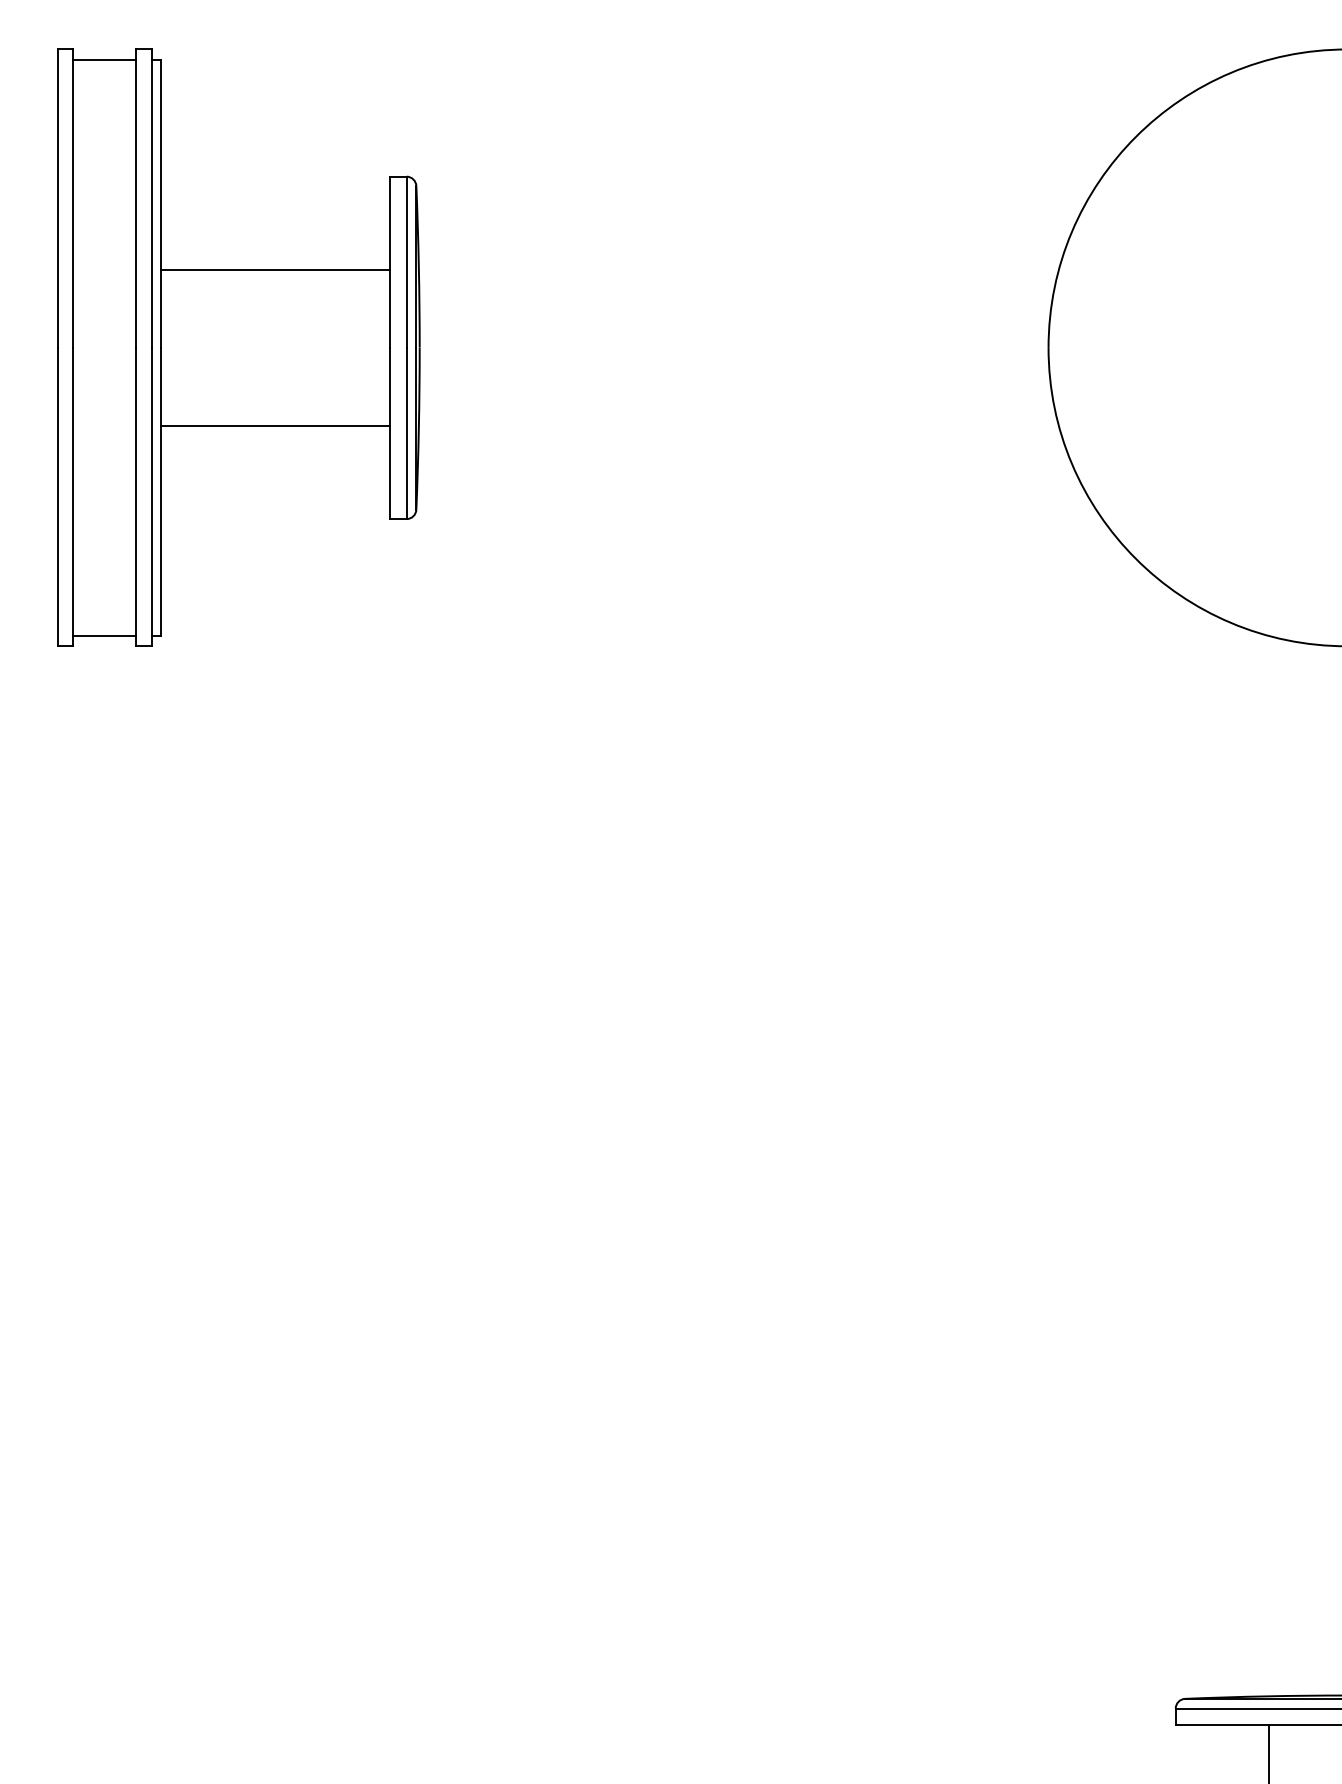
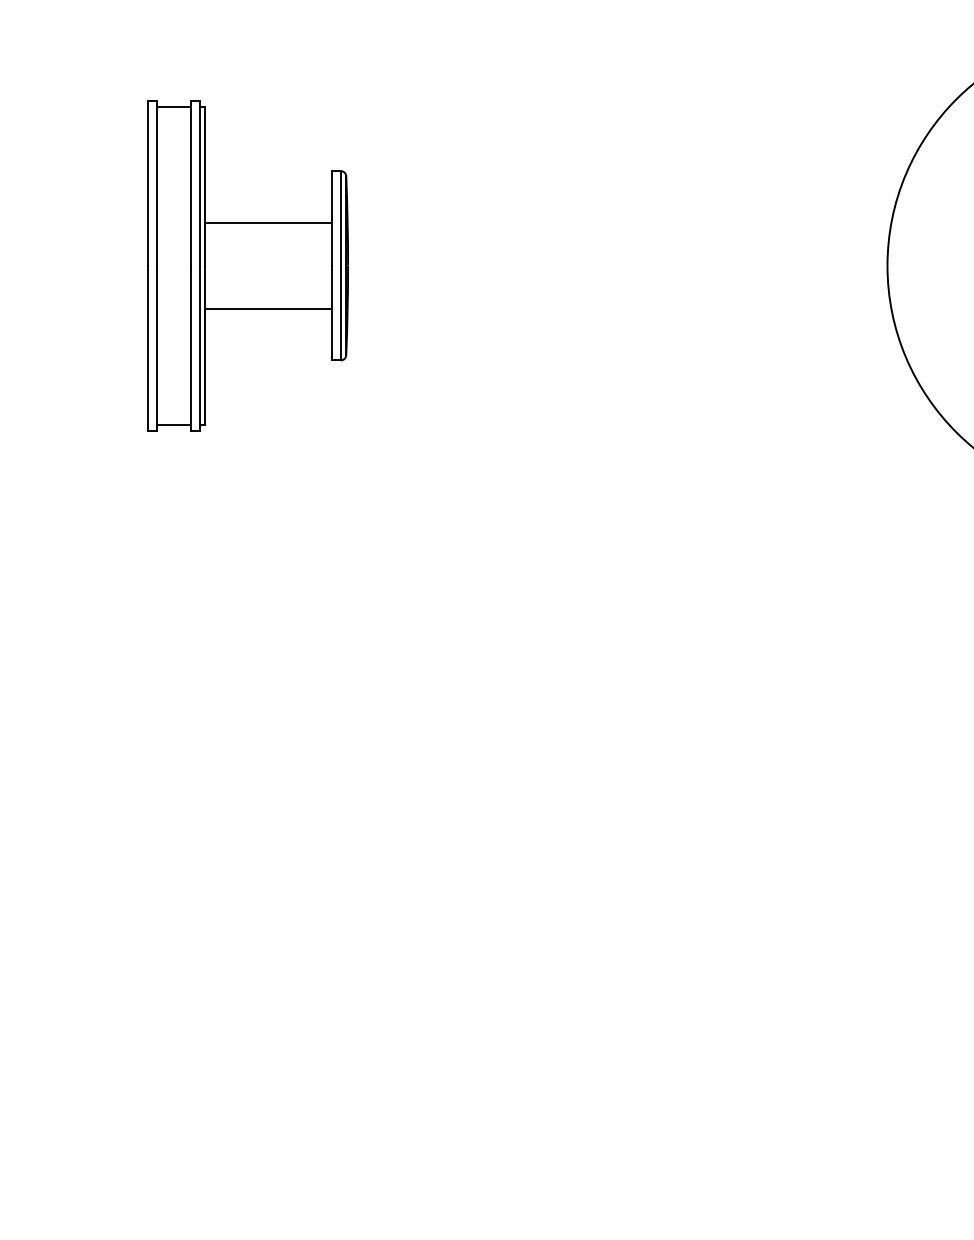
part: (238, 347) -> (247, 265), size x0.7

